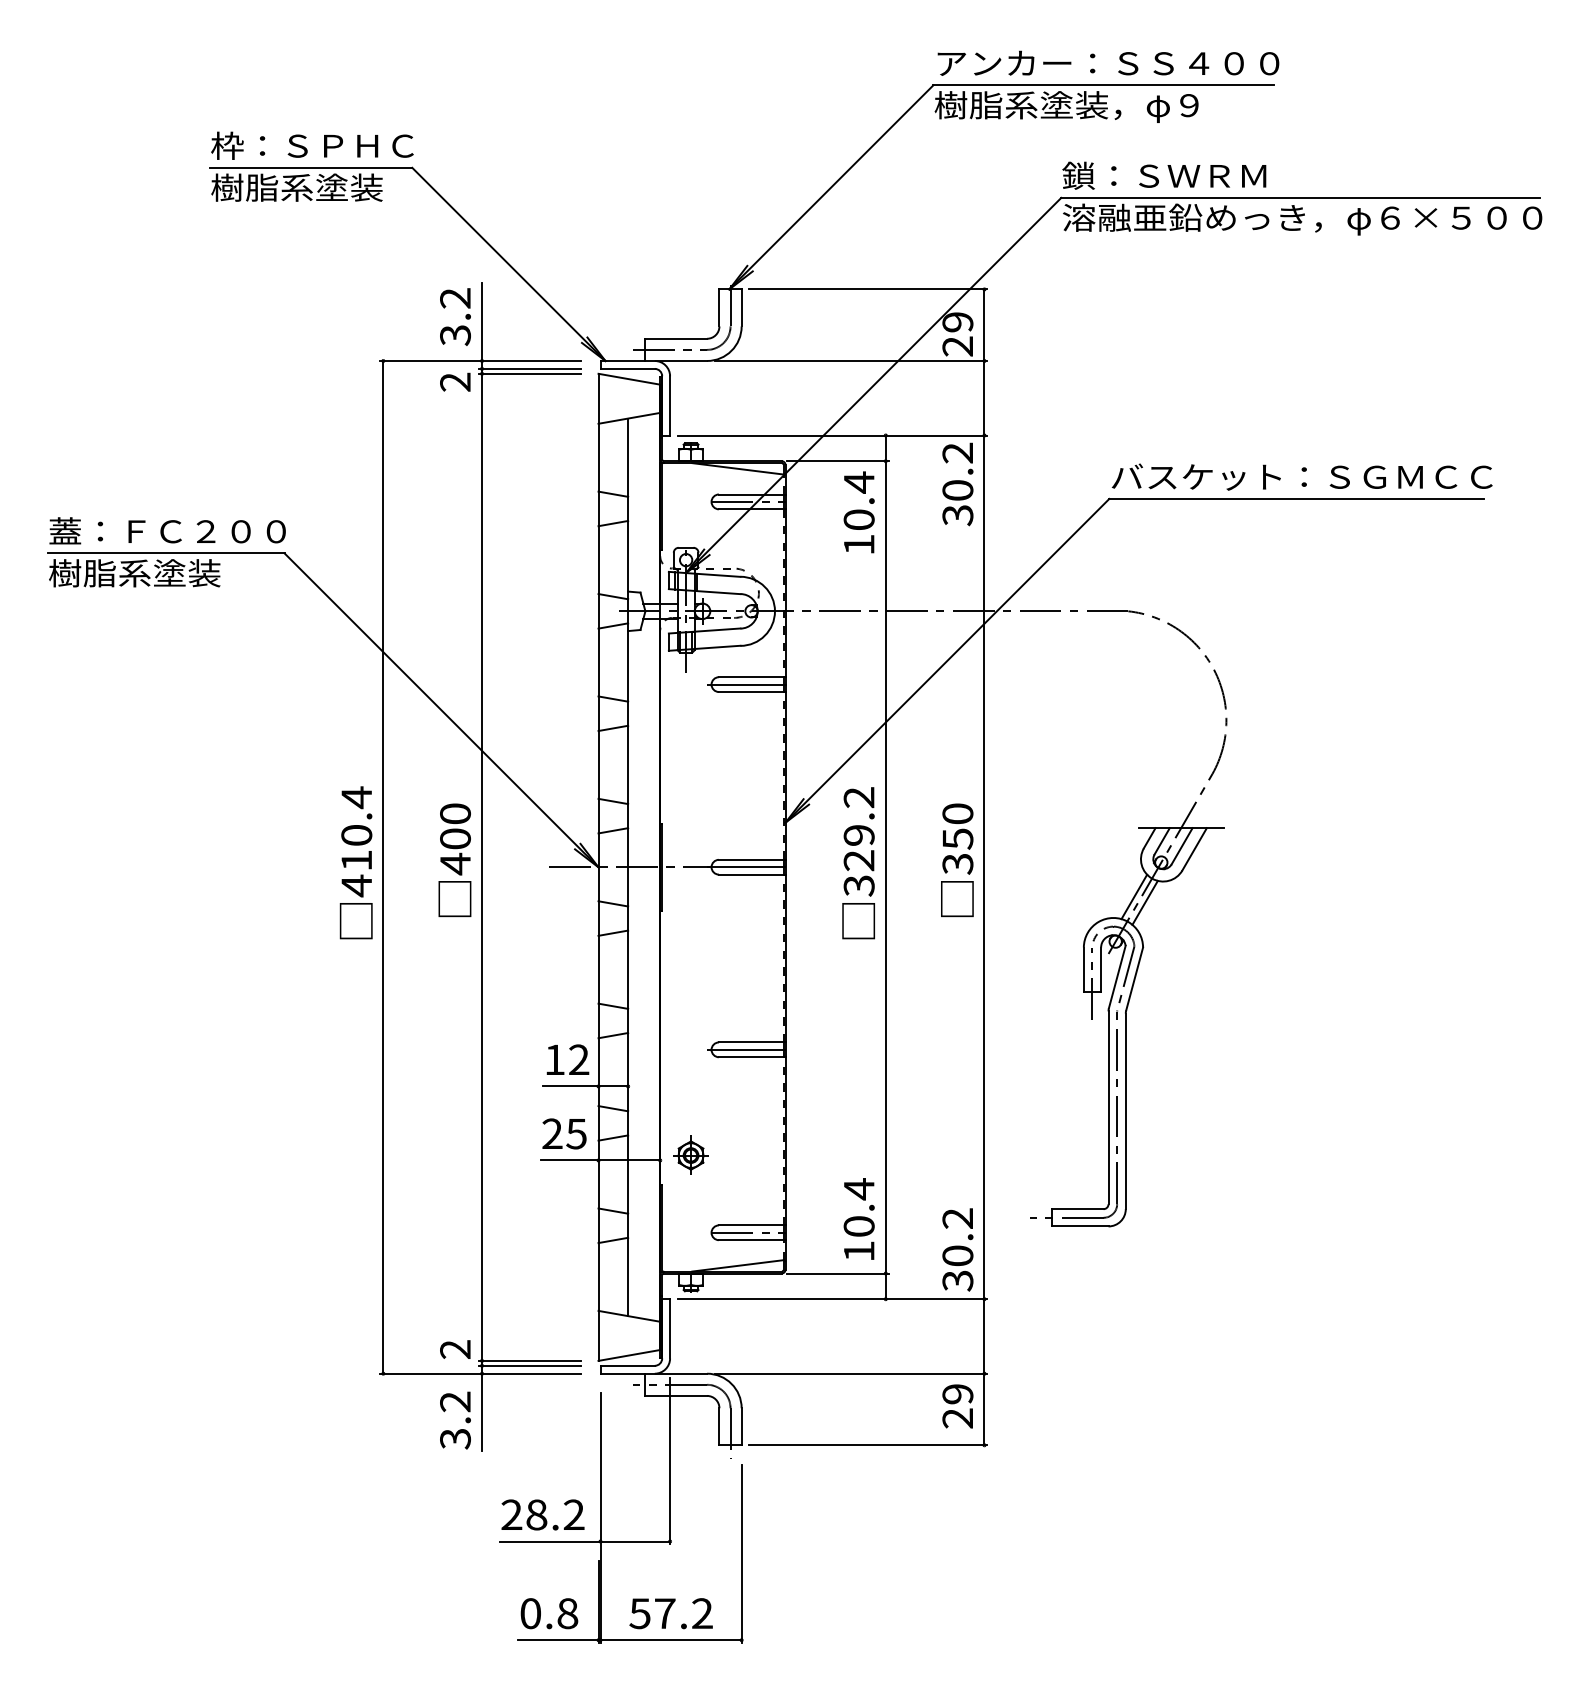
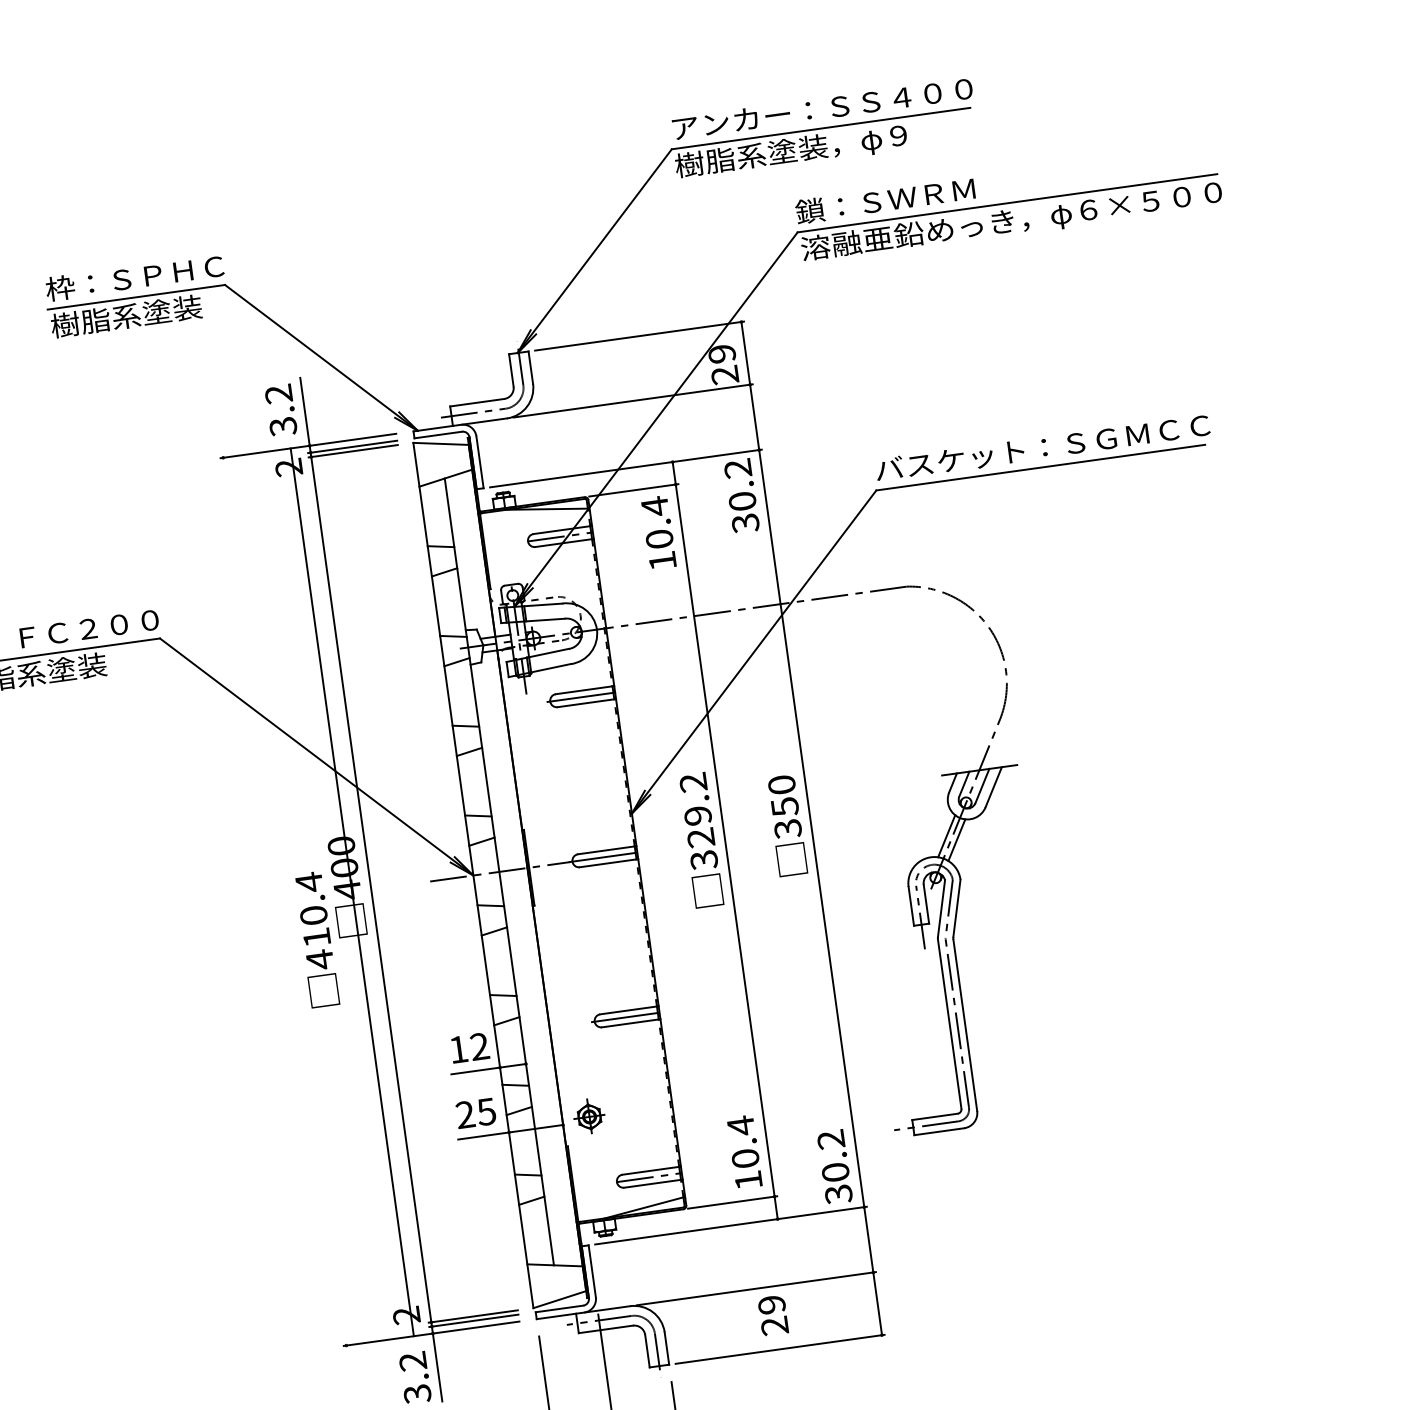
text: (355, 862) -> (316, 939), moved
line: (383, 866) -> (352, 891), moved
text: (957, 1406) -> (773, 1315), moved

